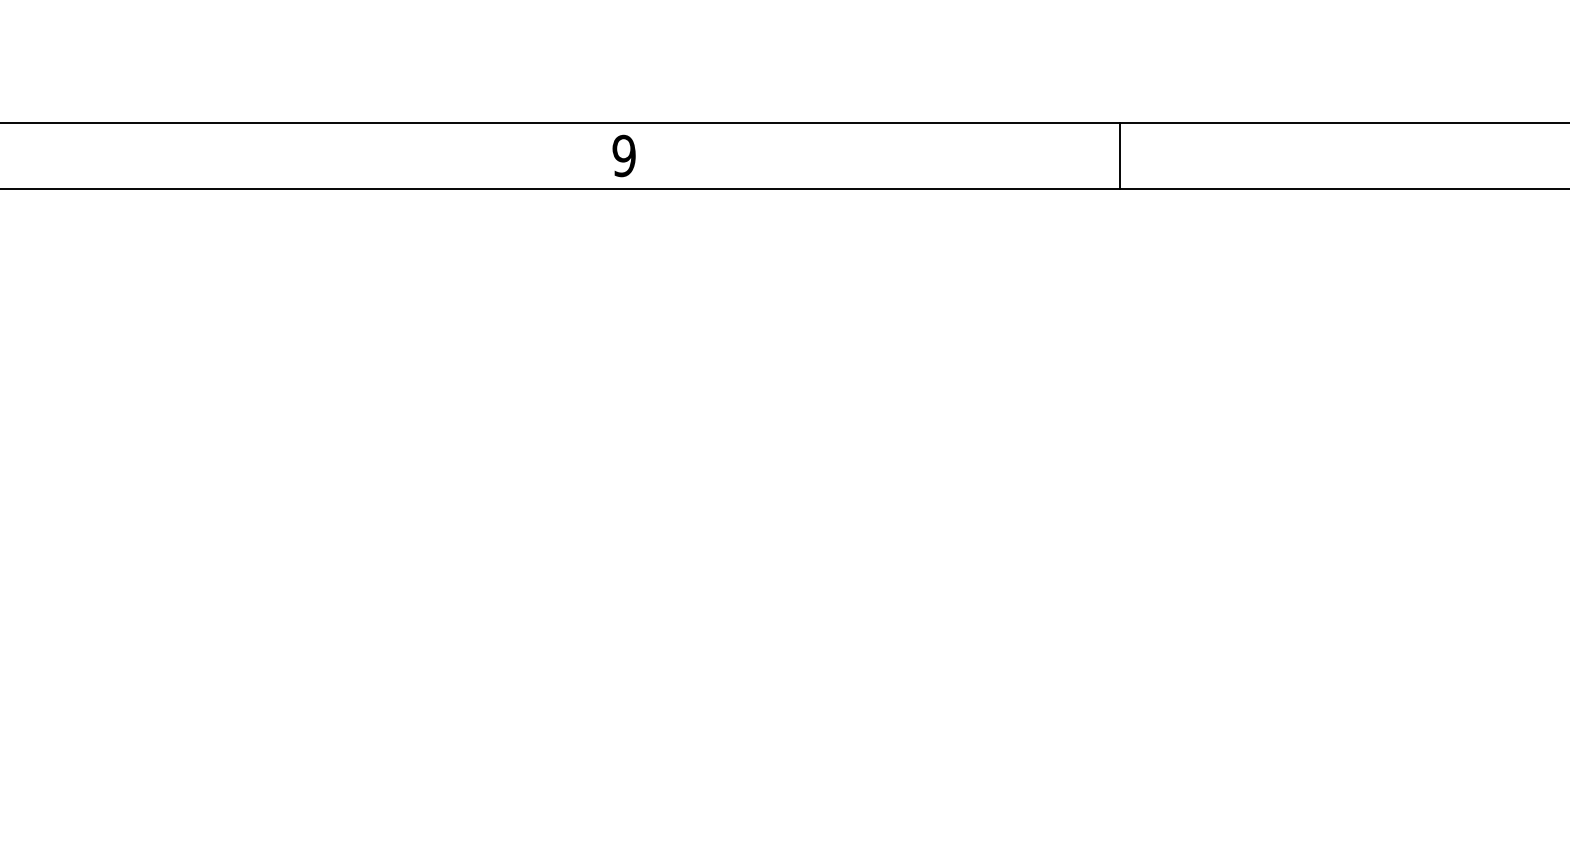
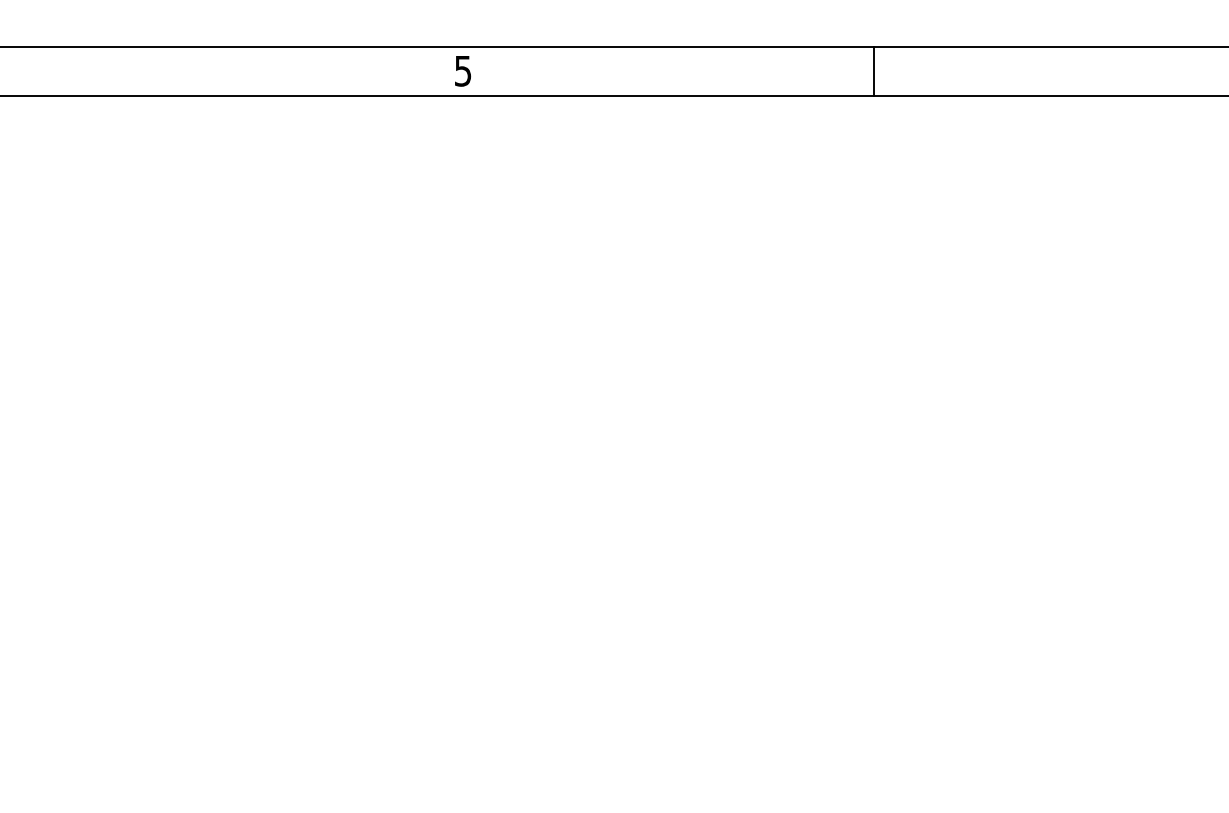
text: (623, 155) -> (462, 70), 9 -> 5
line: (1119, 155) -> (873, 70), moved

